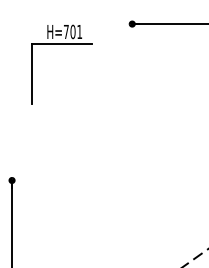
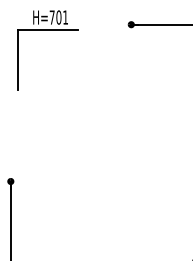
part: (61, 44) -> (47, 30), moved

